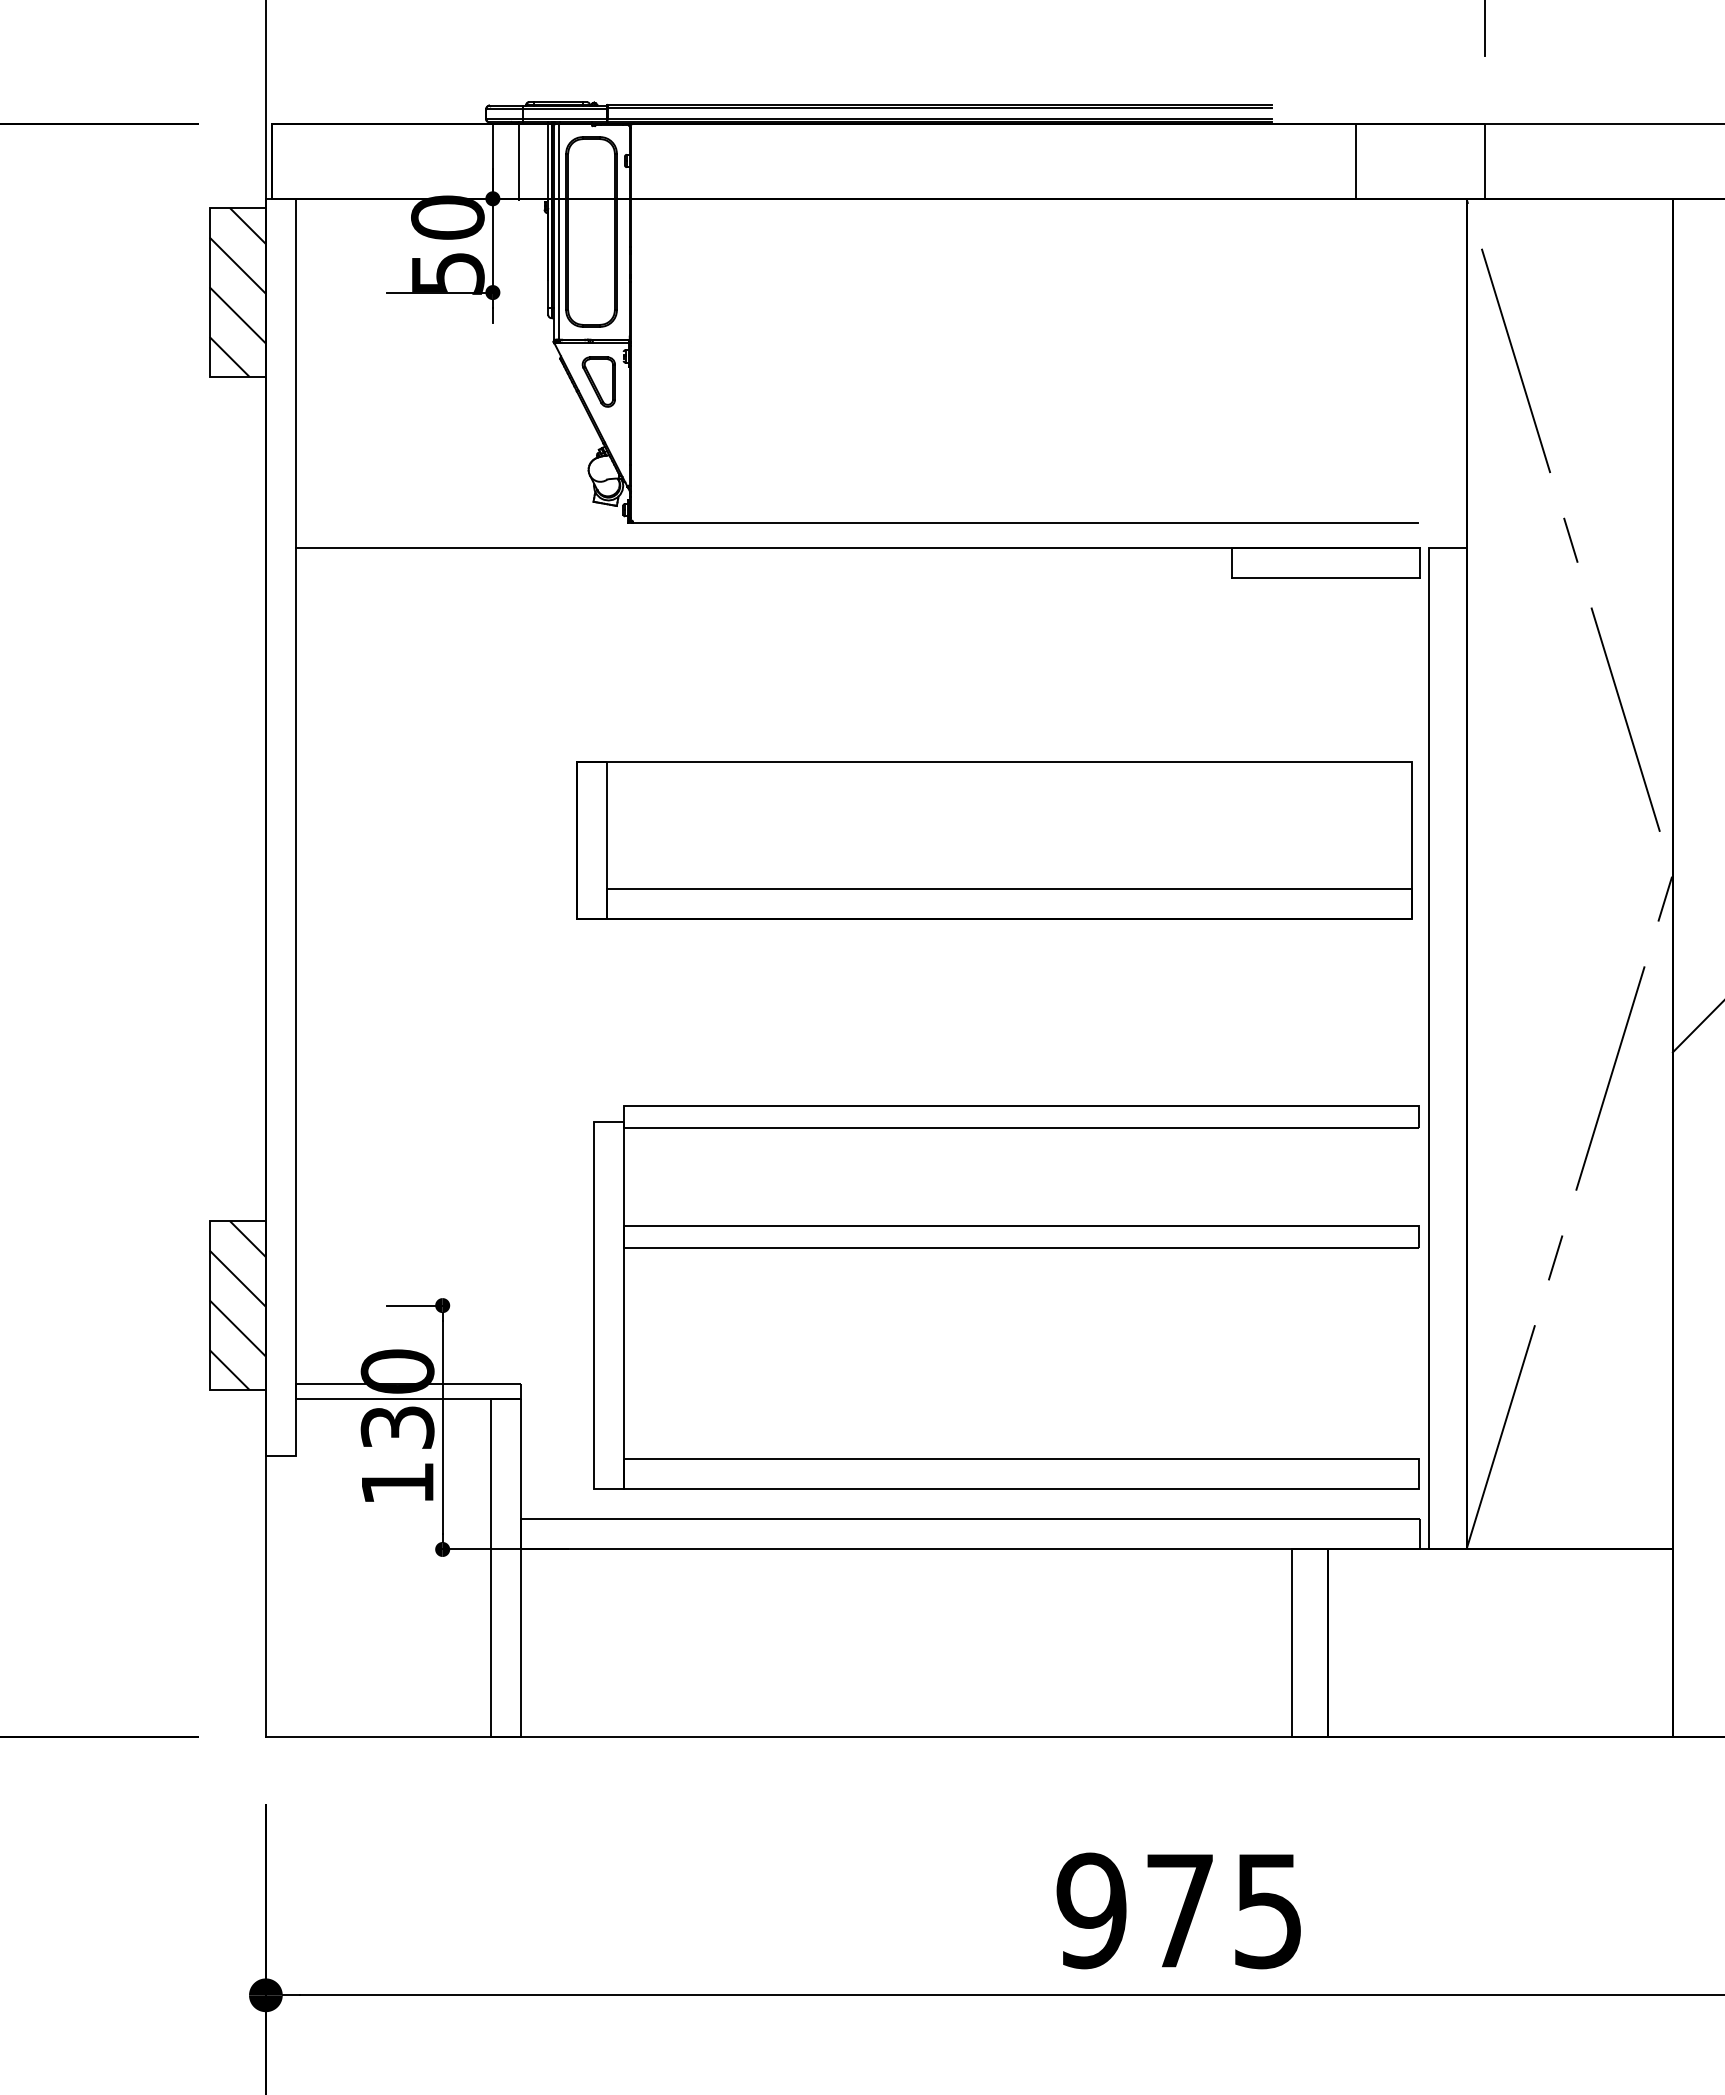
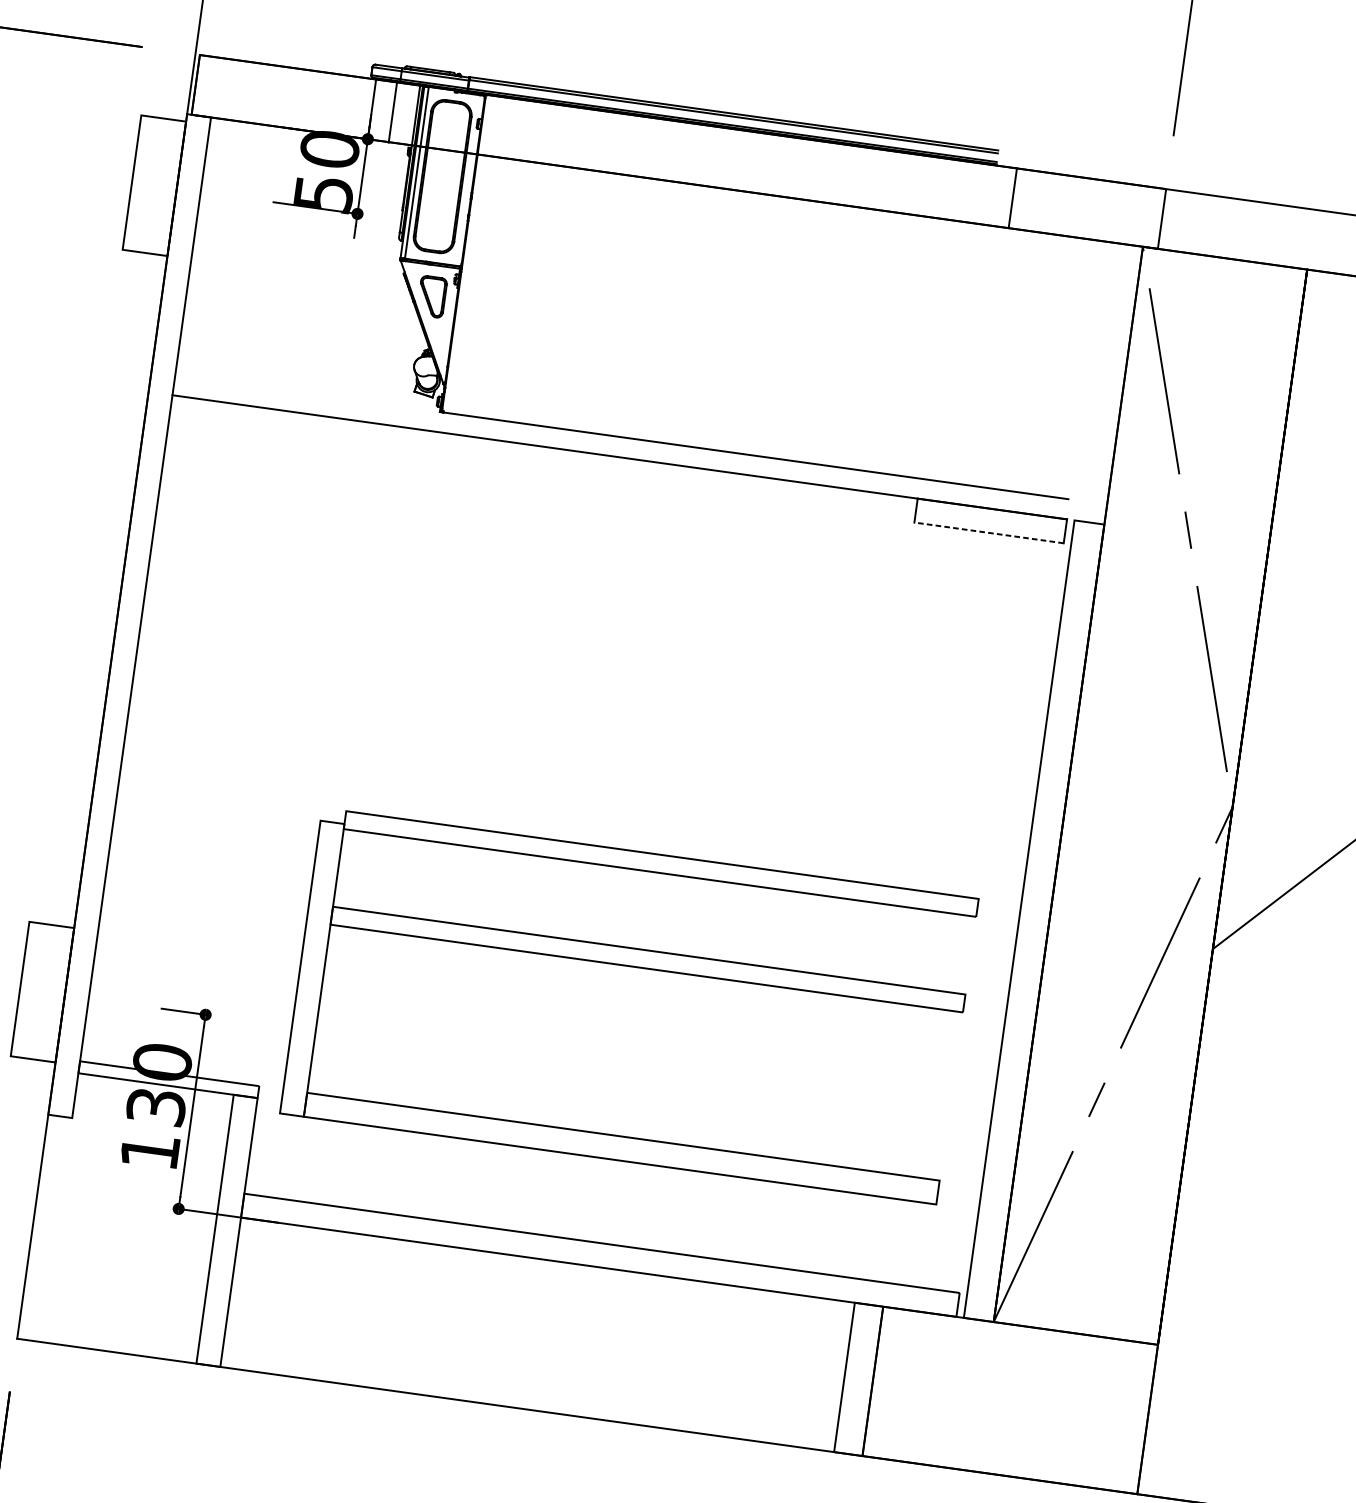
line: (1355, 160) -> (1012, 197), moved
hatch: (237, 292) -> (154, 185), removed
line: (1325, 577) -> (988, 532), solid -> dashed
part: (994, 840) -> (696, 705), removed
part: (1006, 1248) -> (634, 967), moved
hatch: (237, 1305) -> (42, 992), removed

